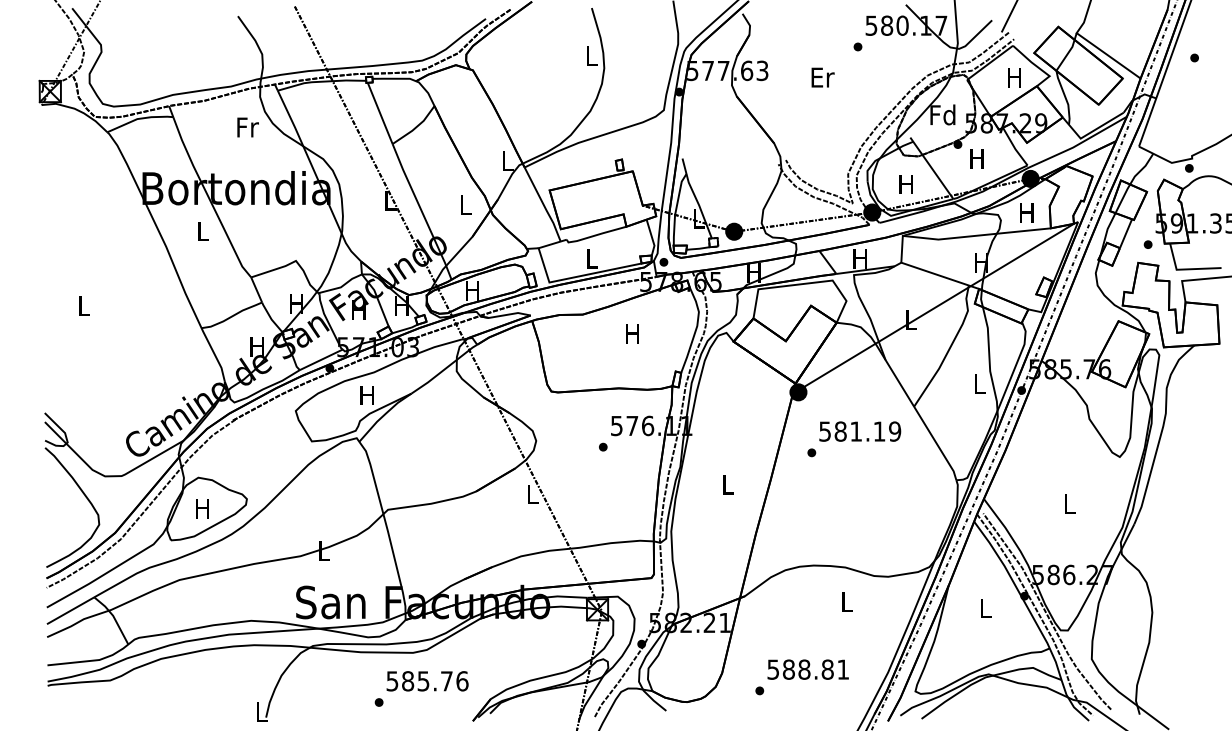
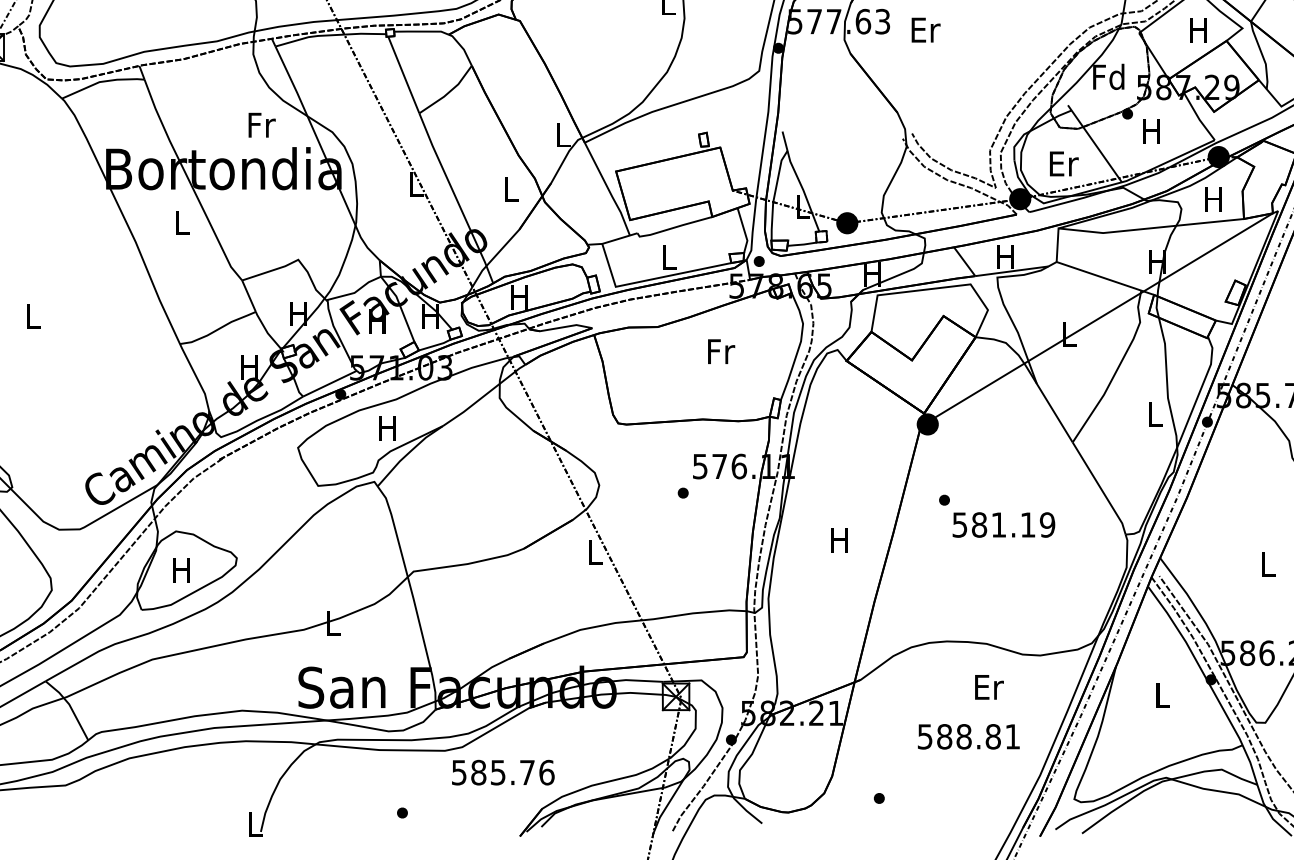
text: (822, 77) -> (925, 30), moved
text: (247, 127) -> (261, 125), moved
text: (907, 184) -> (1064, 164), H -> Er
text: (633, 334) -> (721, 351), H -> Fr
text: (860, 431) -> (1004, 524), moved
text: (727, 484) -> (838, 539), L -> H
text: (847, 602) -> (989, 687), L -> Er
text: (807, 669) -> (967, 736), moved
text: (427, 681) -> (503, 772), moved

